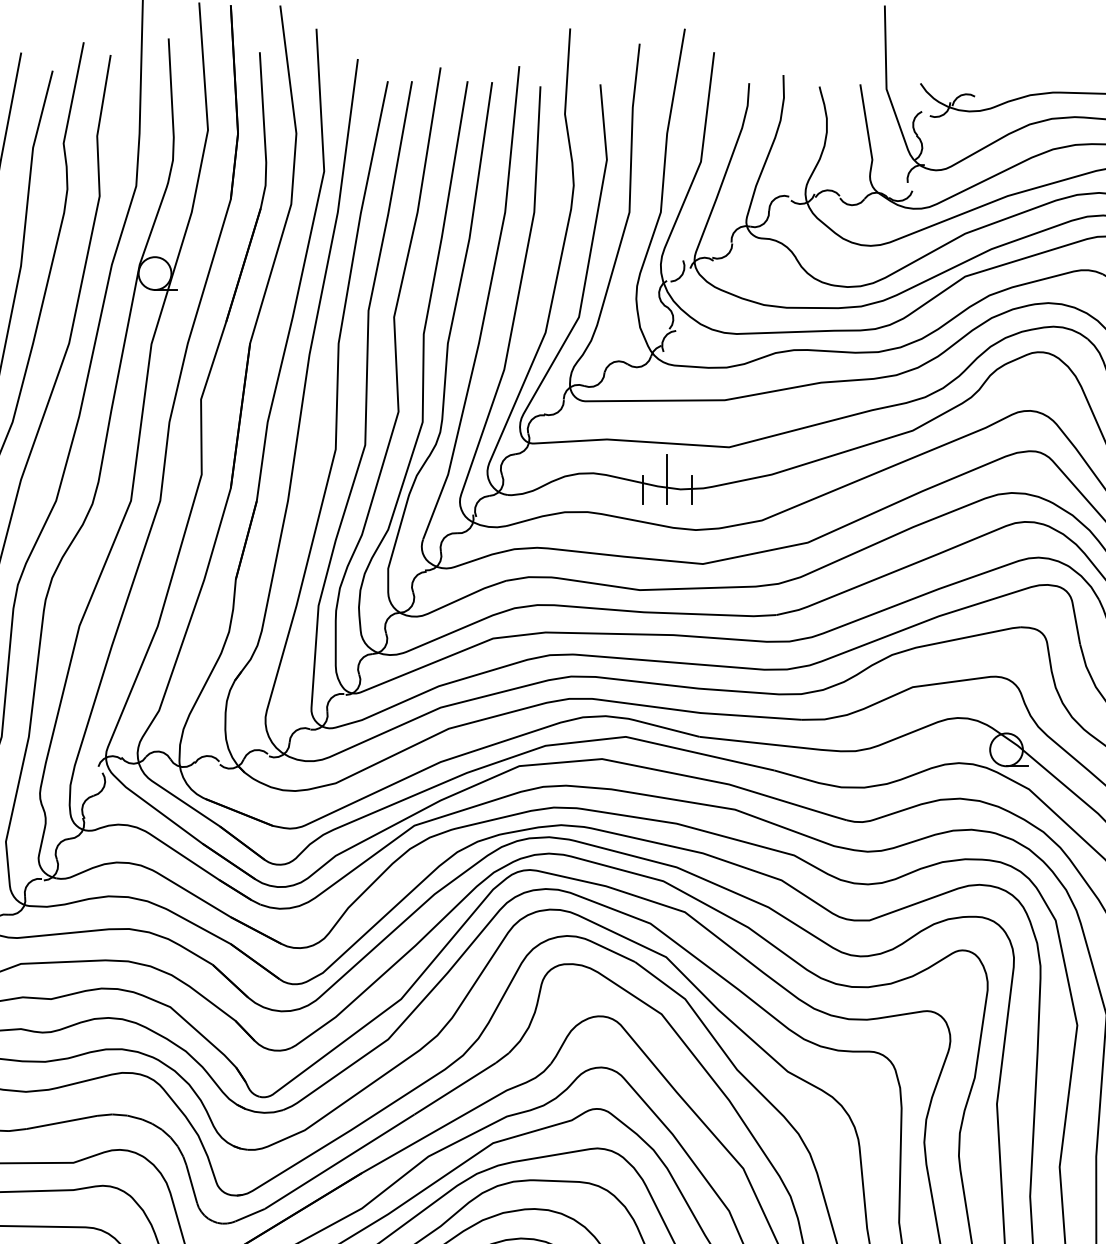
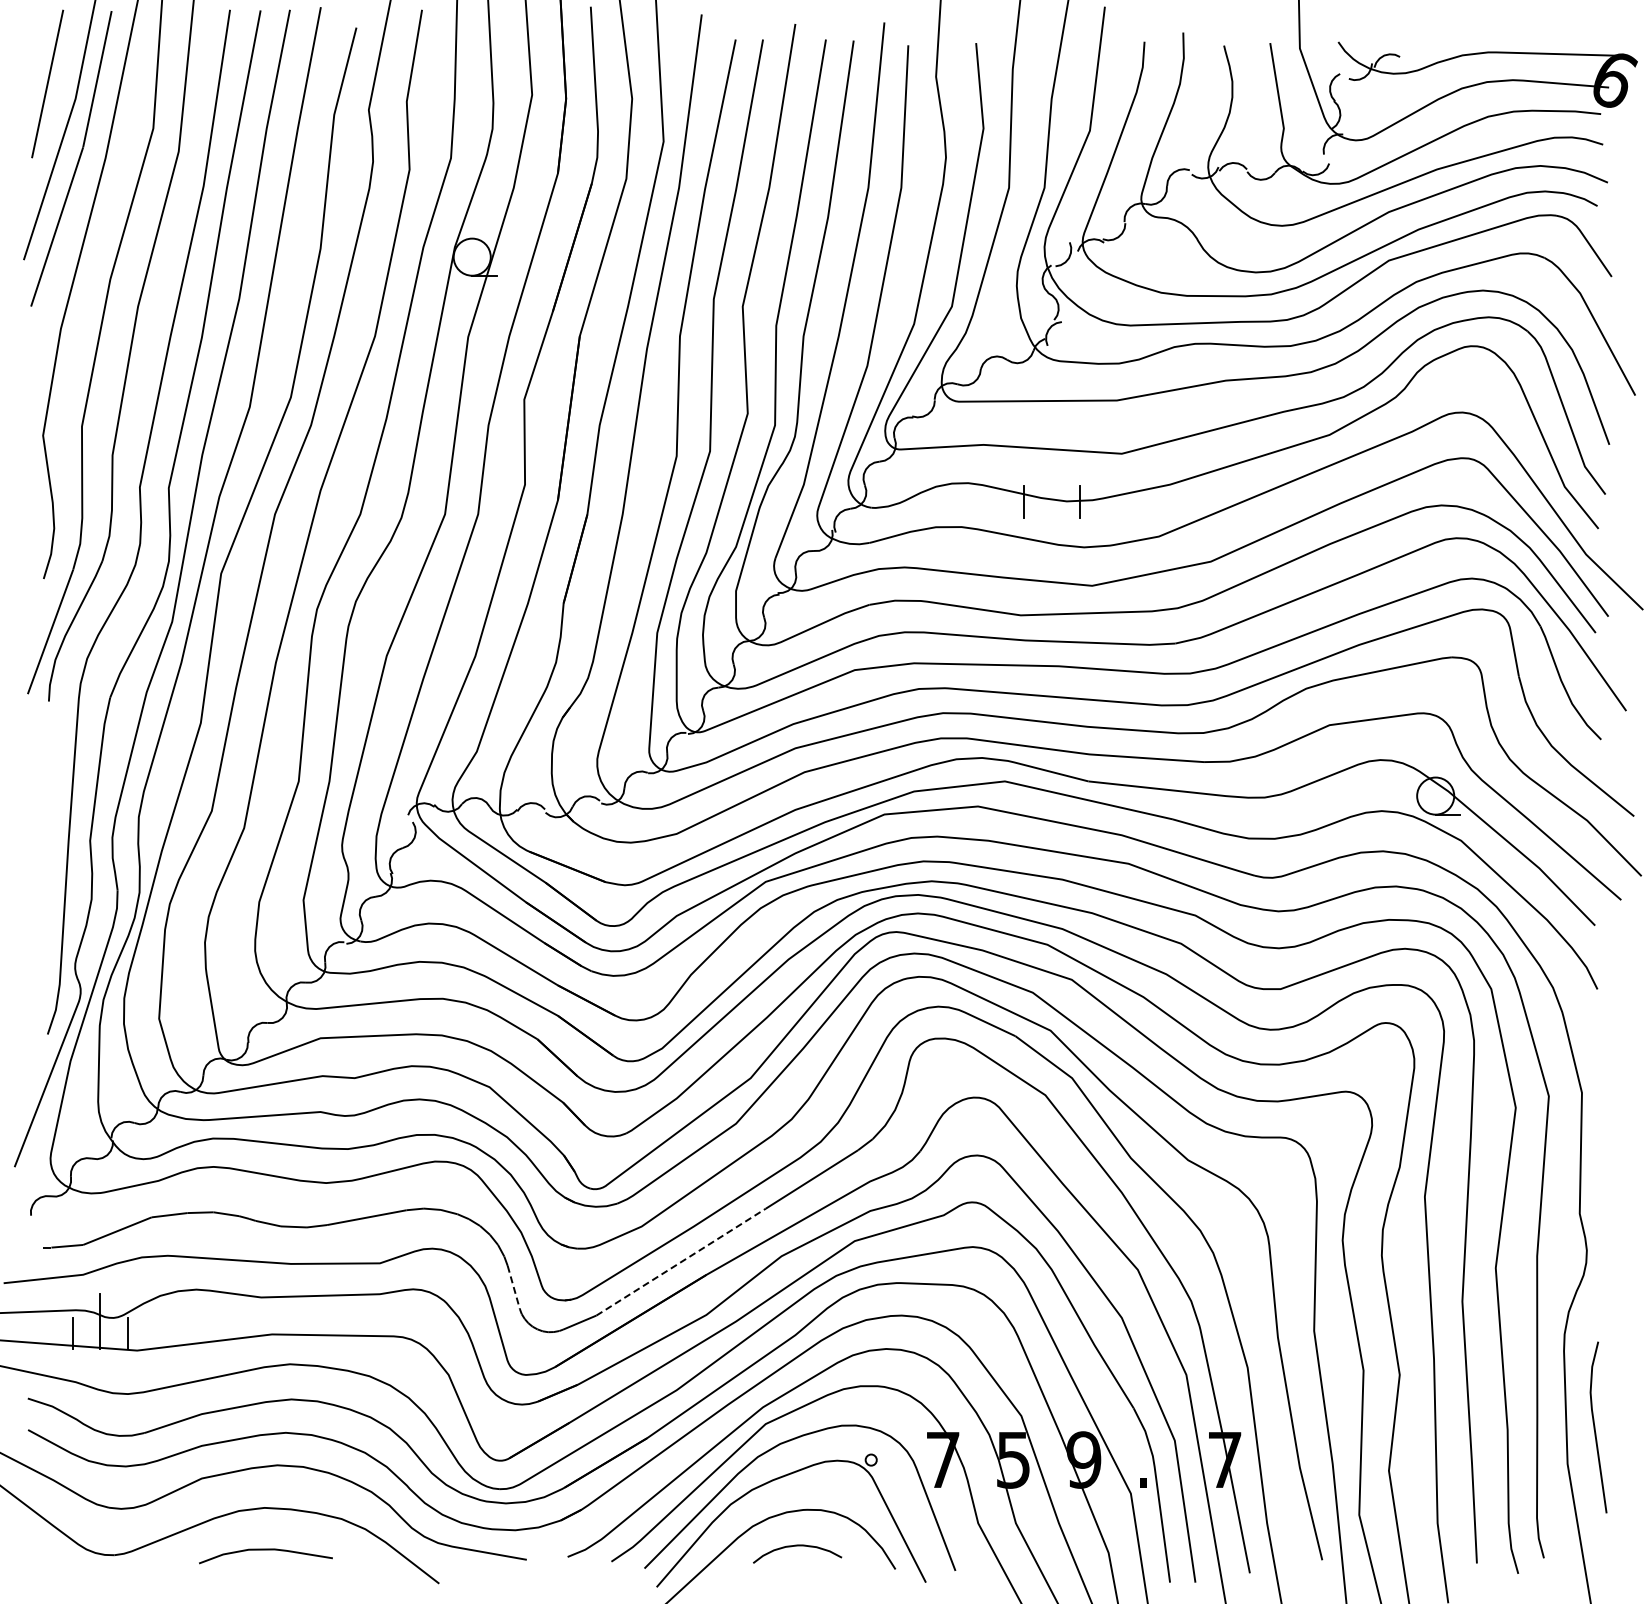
line: (667, 478) -> (1051, 489), removed
line: (339, 1161) -> (681, 1261), solid -> dashed
line: (191, 1184) -> (513, 1287), solid -> dashed

